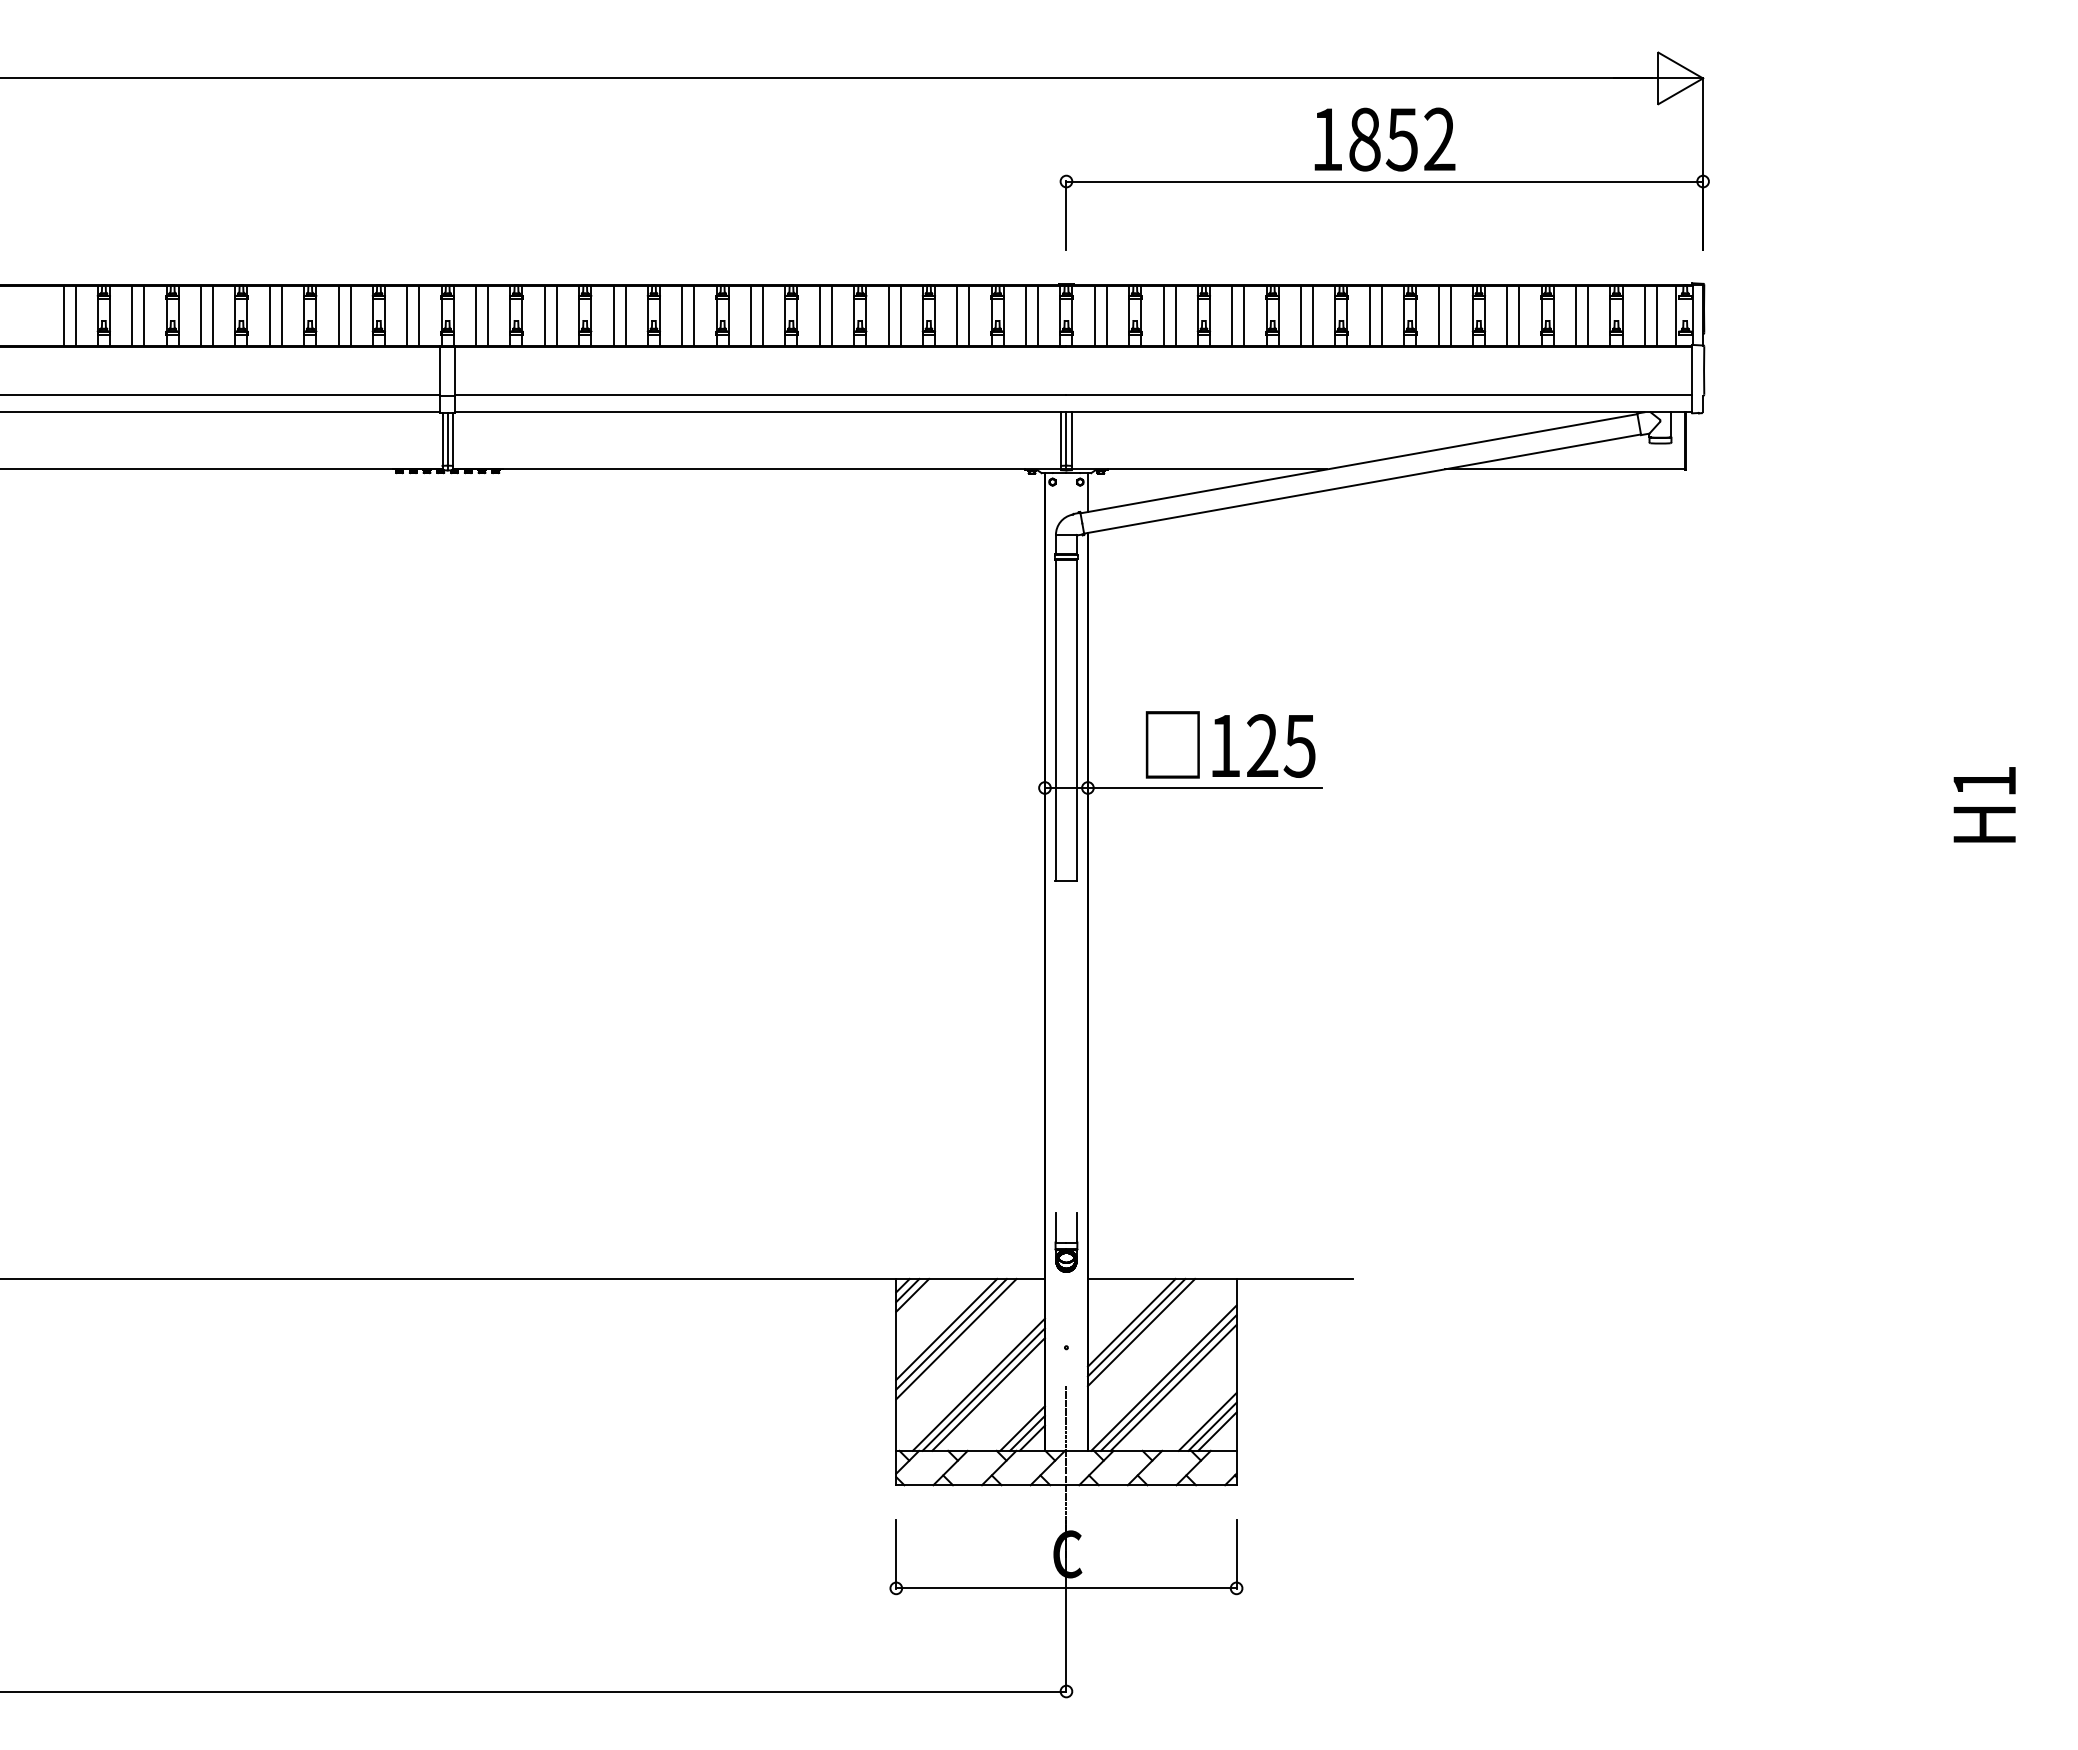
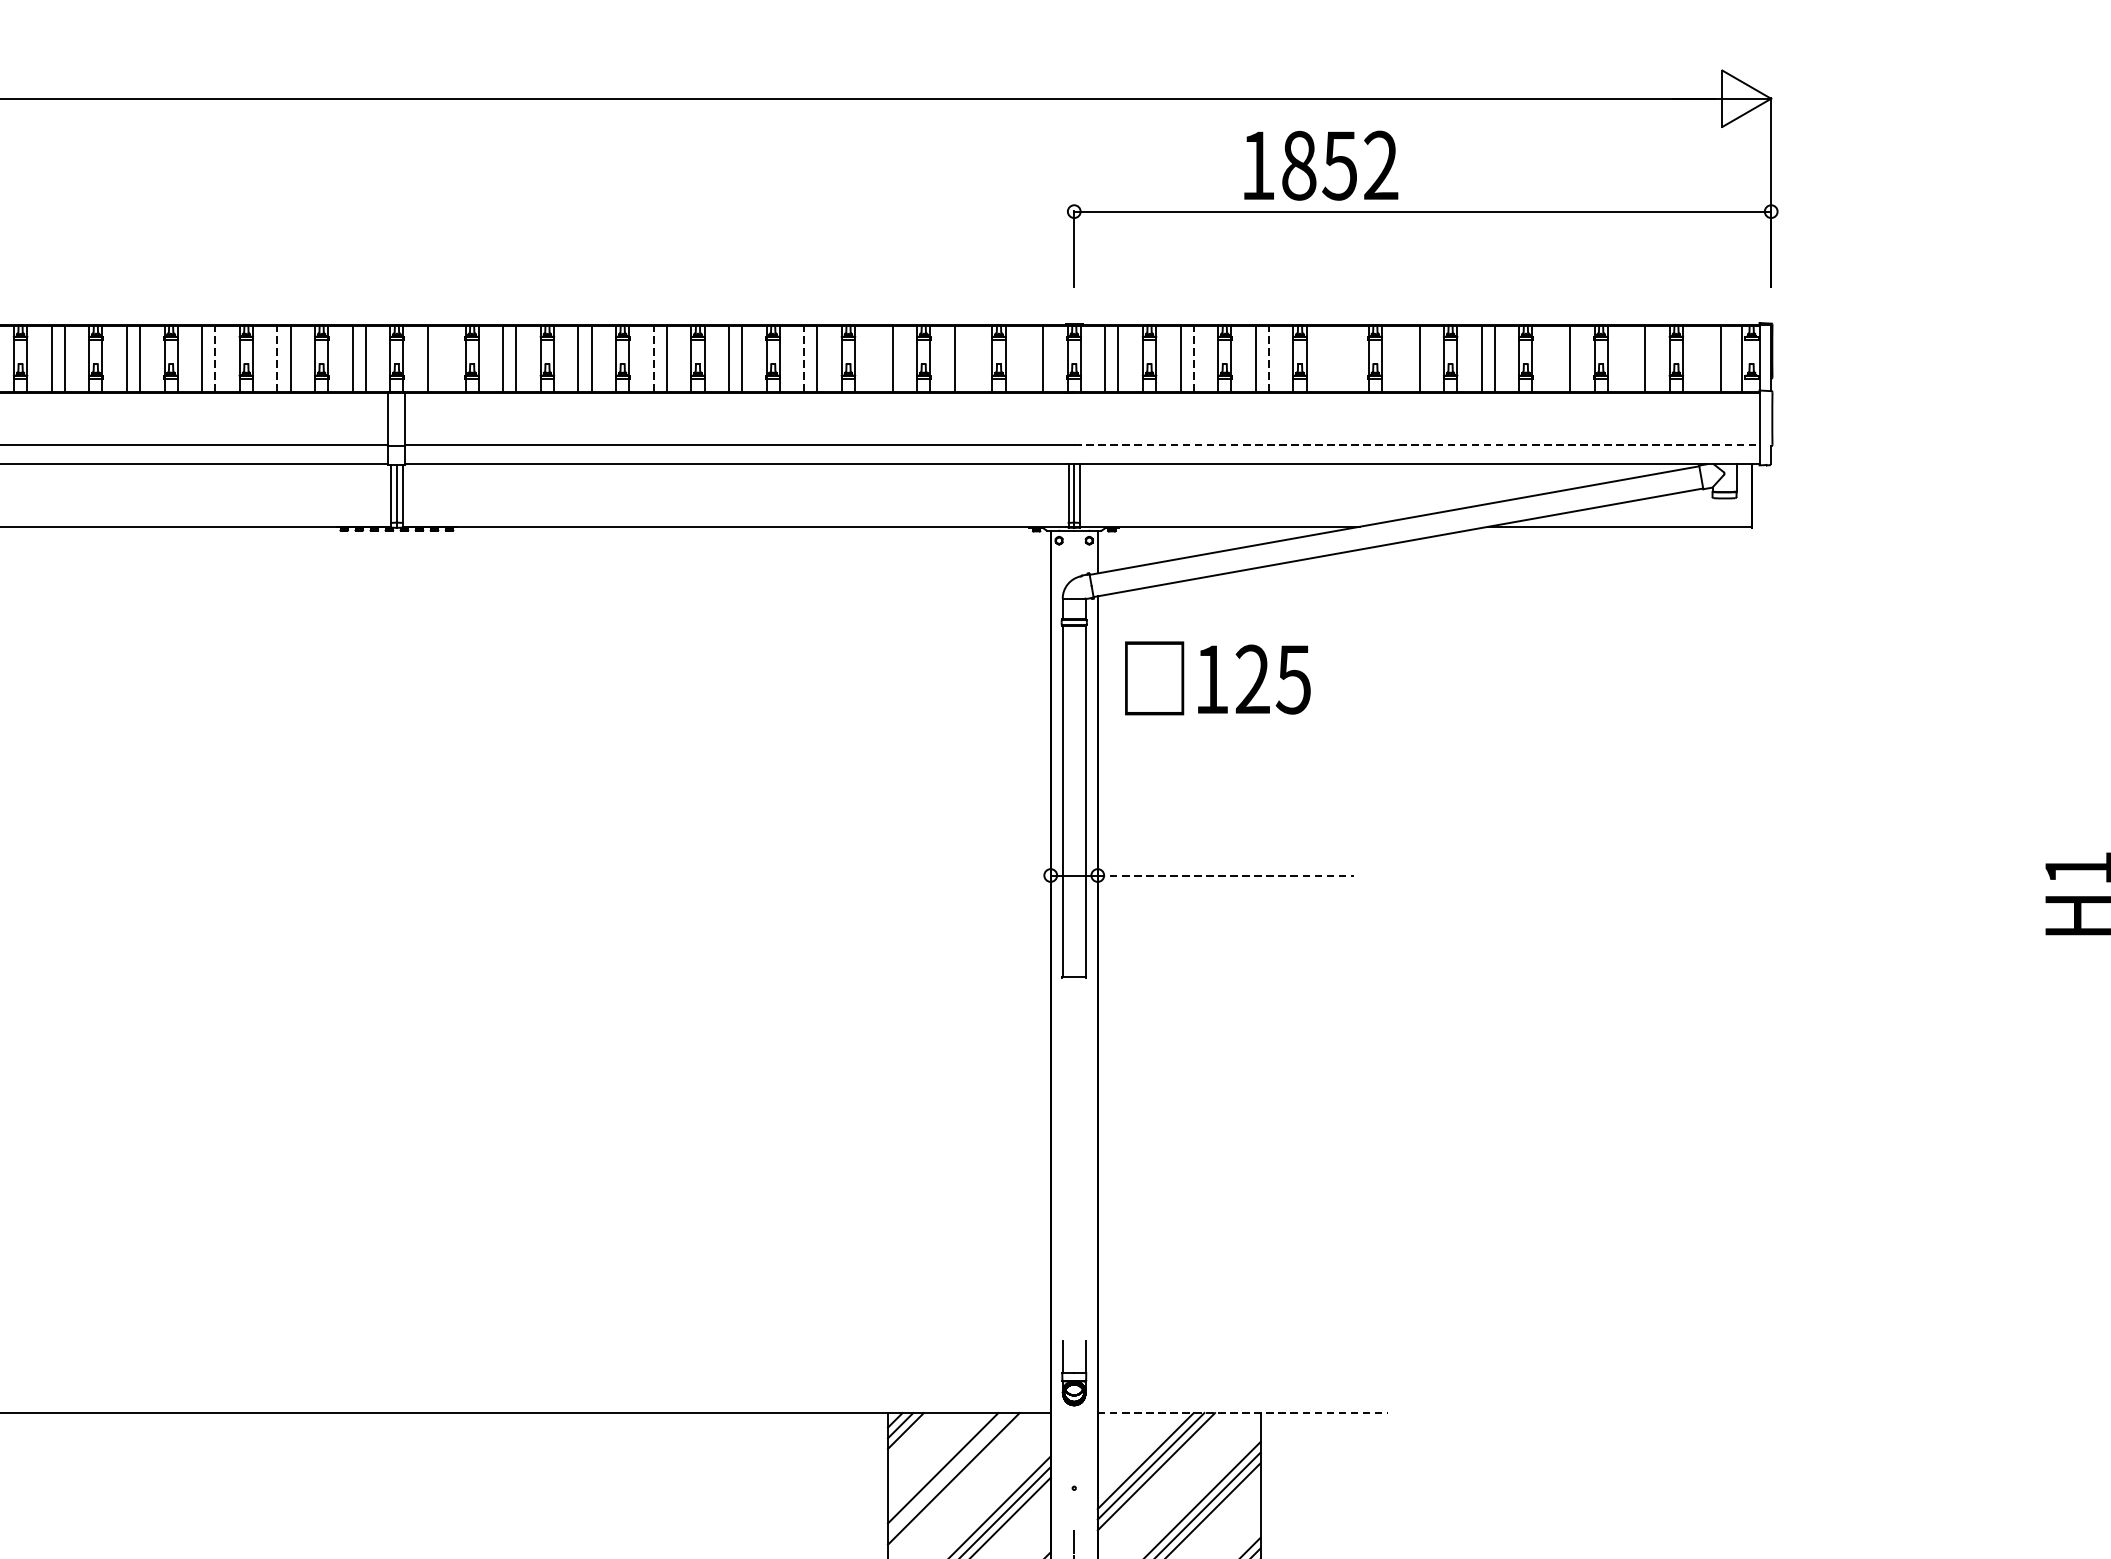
text: (1384, 139) -> (1320, 165), moved
line: (281, 315) -> (214, 358), solid -> dashed
line: (338, 315) -> (277, 358), solid -> dashed
line: (488, 315) -> (441, 358), removed
line: (682, 315) -> (653, 358), solid -> dashed
line: (819, 315) -> (803, 358), solid -> dashed
line: (888, 315) -> (879, 358), removed
line: (969, 315) -> (968, 358), removed
line: (1026, 315) -> (1030, 358), removed
line: (1175, 315) -> (1193, 358), solid -> dashed
line: (1244, 315) -> (1269, 358), solid -> dashed
line: (1301, 315) -> (1331, 358), removed
line: (1313, 315) -> (1344, 358), removed
line: (1369, 315) -> (1406, 358), removed
line: (1507, 315) -> (1557, 358), removed
line: (1576, 315) -> (1632, 358), removed
line: (1644, 315) -> (1707, 358), removed
line: (1379, 395) -> (1416, 445), solid -> dashed
text: (1230, 744) -> (1217, 677), moved
line: (1204, 787) -> (1225, 874), solid -> dashed
line: (1220, 1278) -> (1242, 1412), solid -> dashed
line: (951, 1333) -> (948, 1472), removed

